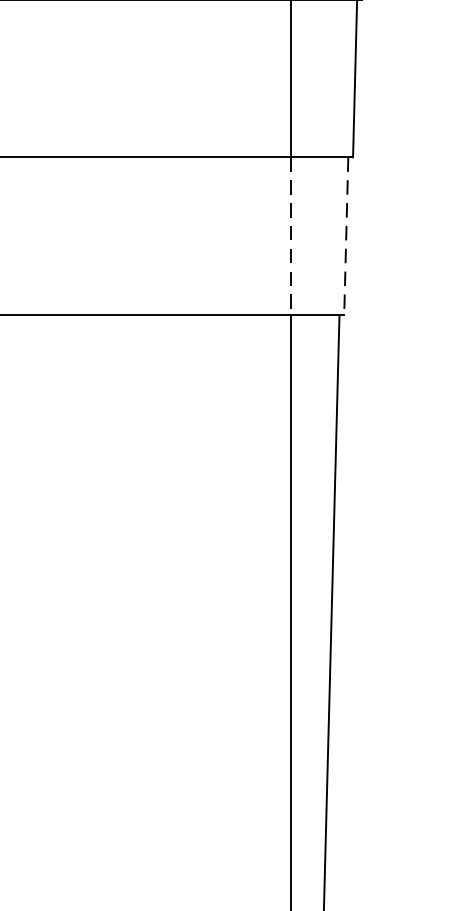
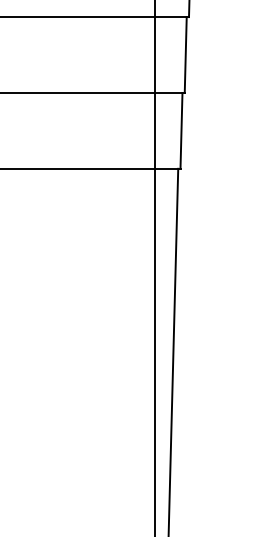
line: (292, 235) -> (155, 130), dashed -> solid
line: (346, 235) -> (181, 130), dashed -> solid

